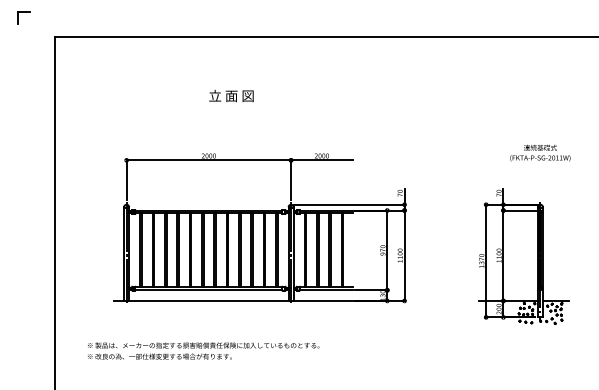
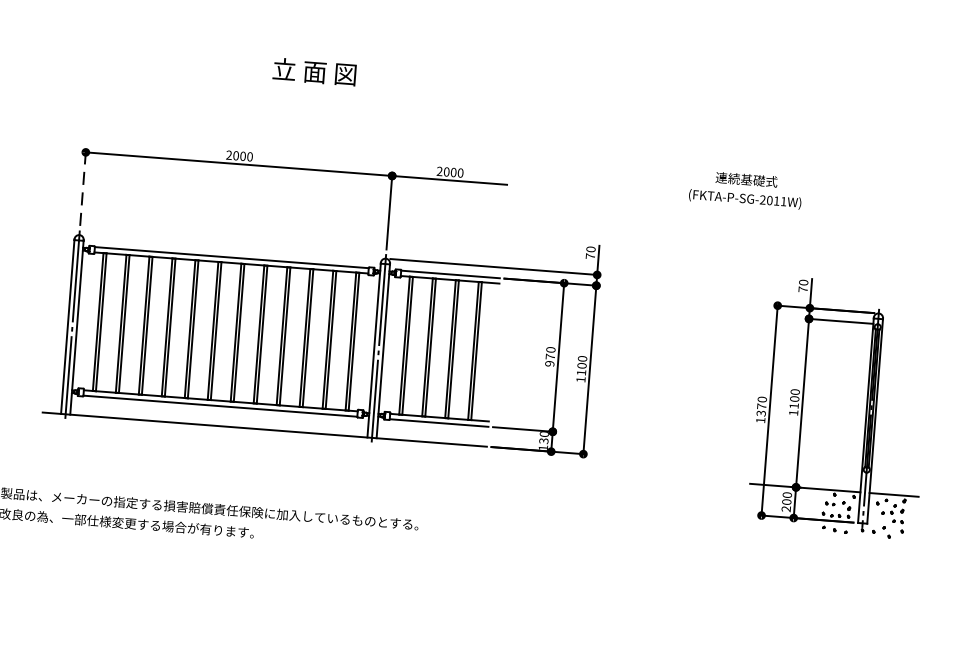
text: (231, 96) -> (314, 72), moved
text: (540, 152) -> (746, 188), moved
line: (126, 180) -> (82, 189), solid -> dashed
part: (523, 256) -> (839, 407), moved

